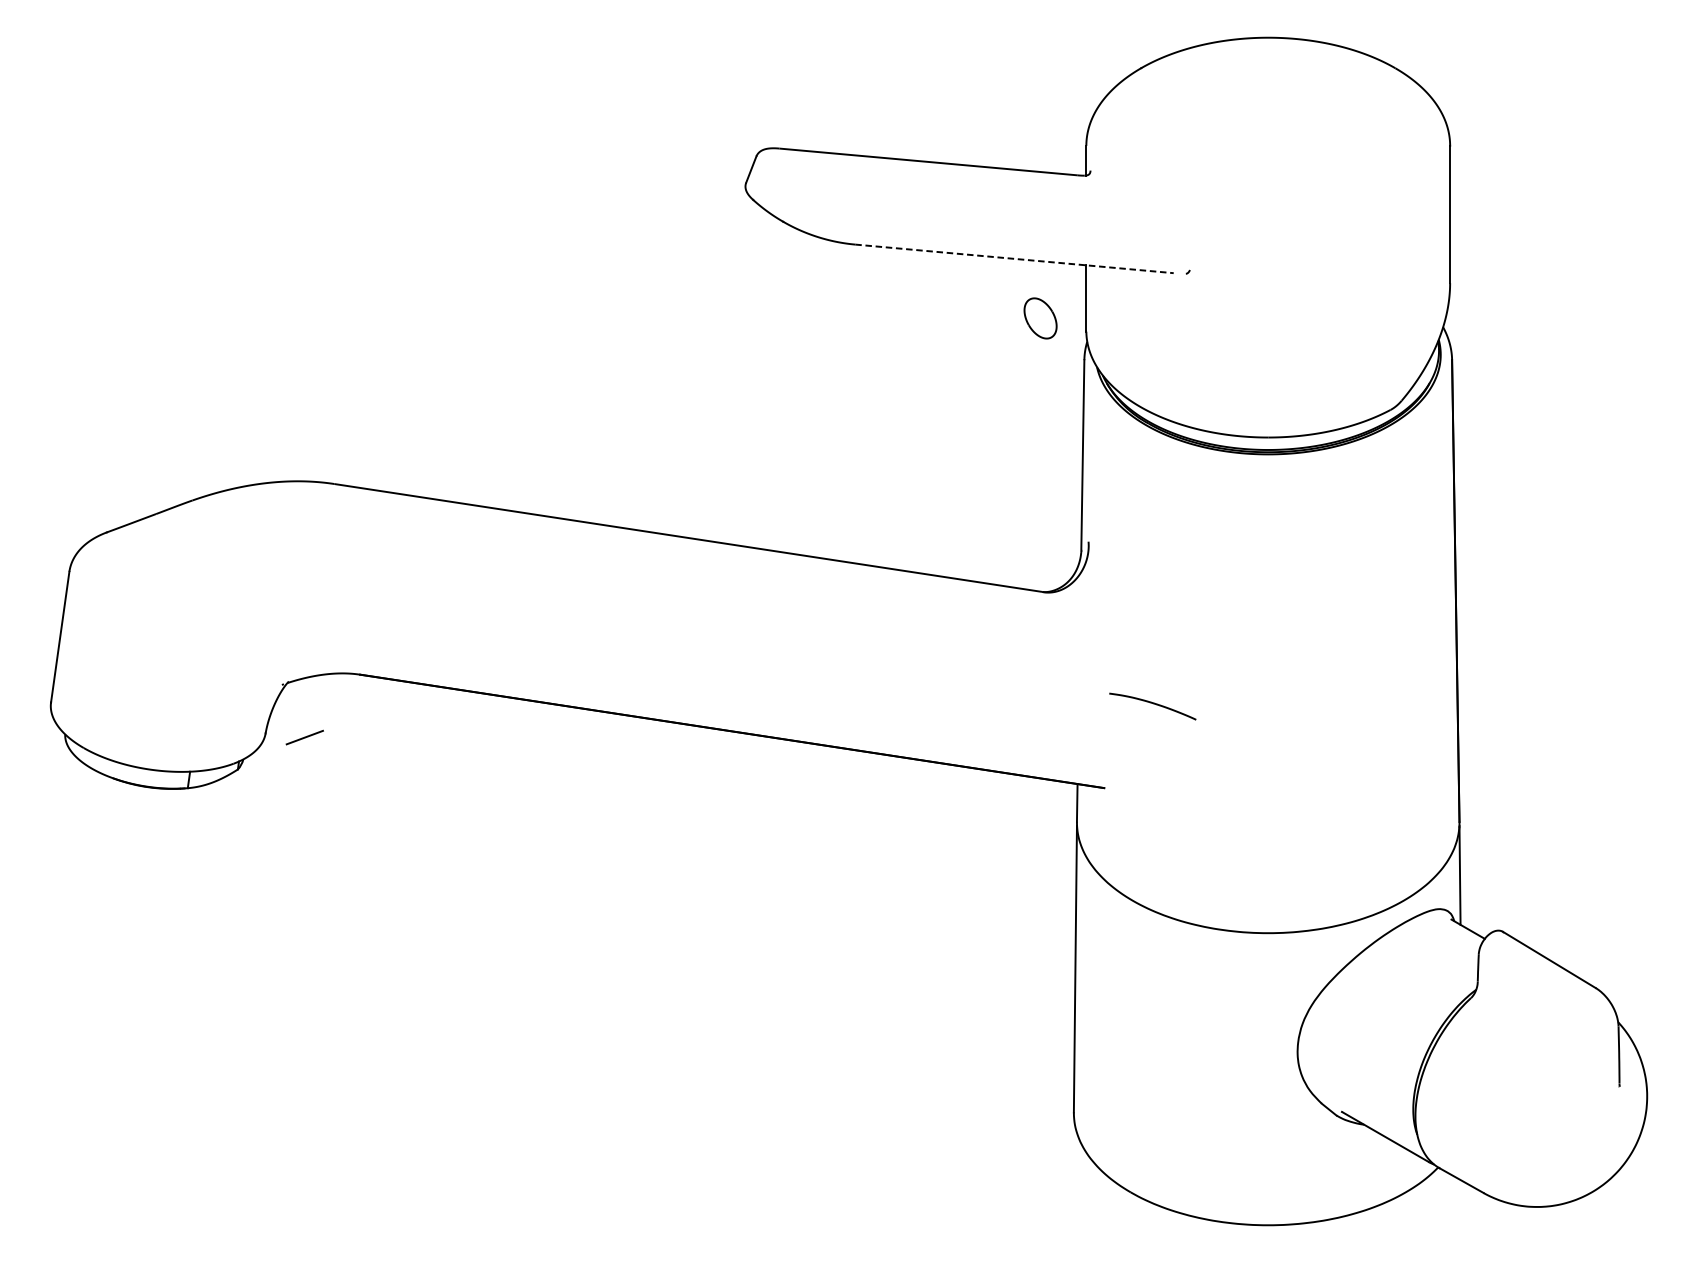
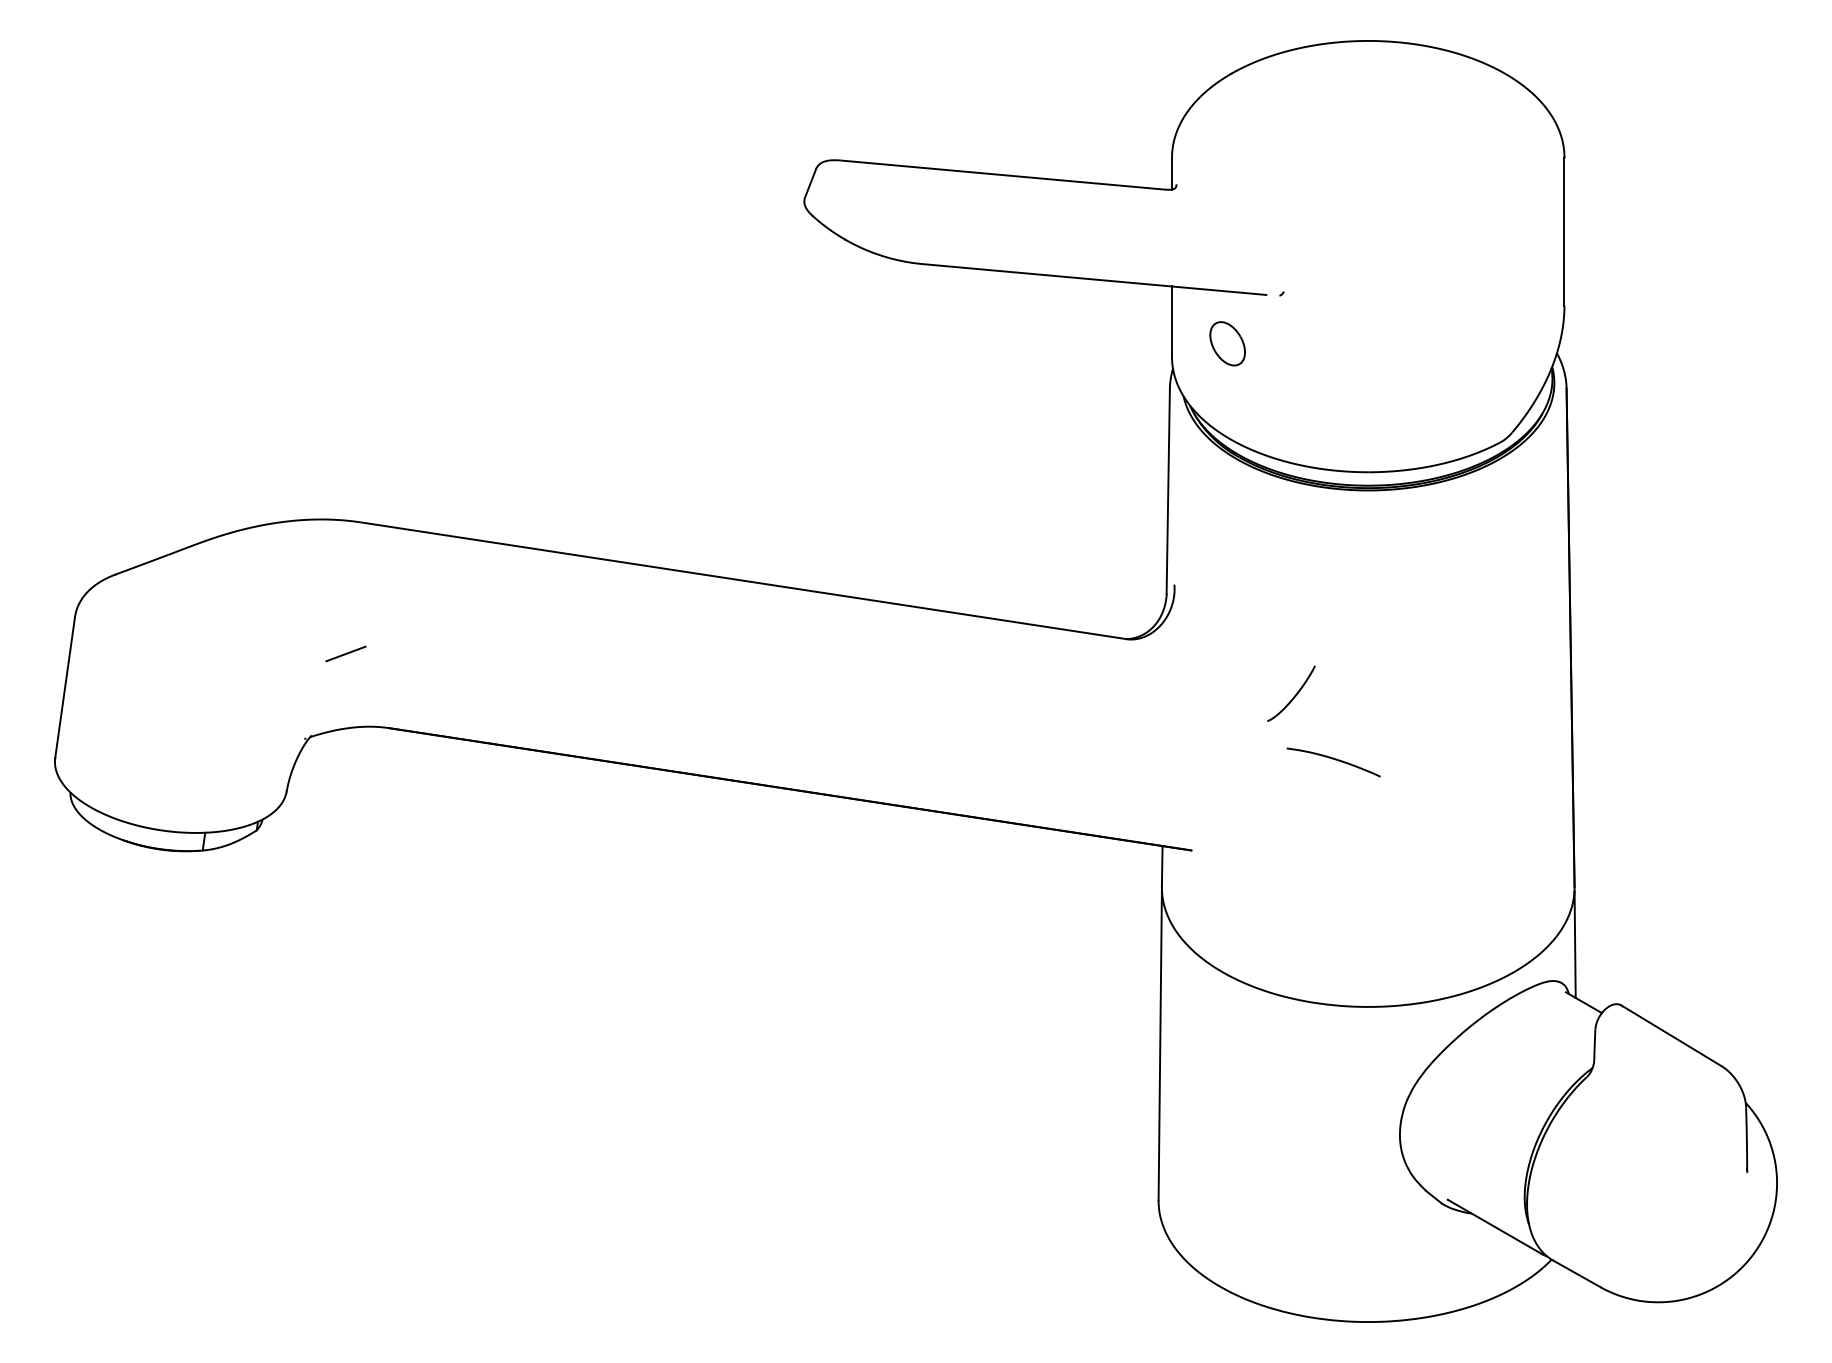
line: (1015, 258) -> (1095, 279), dashed -> solid
part: (1040, 318) -> (1227, 343), moved
curve: (1199, 644) -> (1294, 695), added
curve: (1154, 704) -> (1335, 760), moved
line: (304, 737) -> (345, 653), moved

